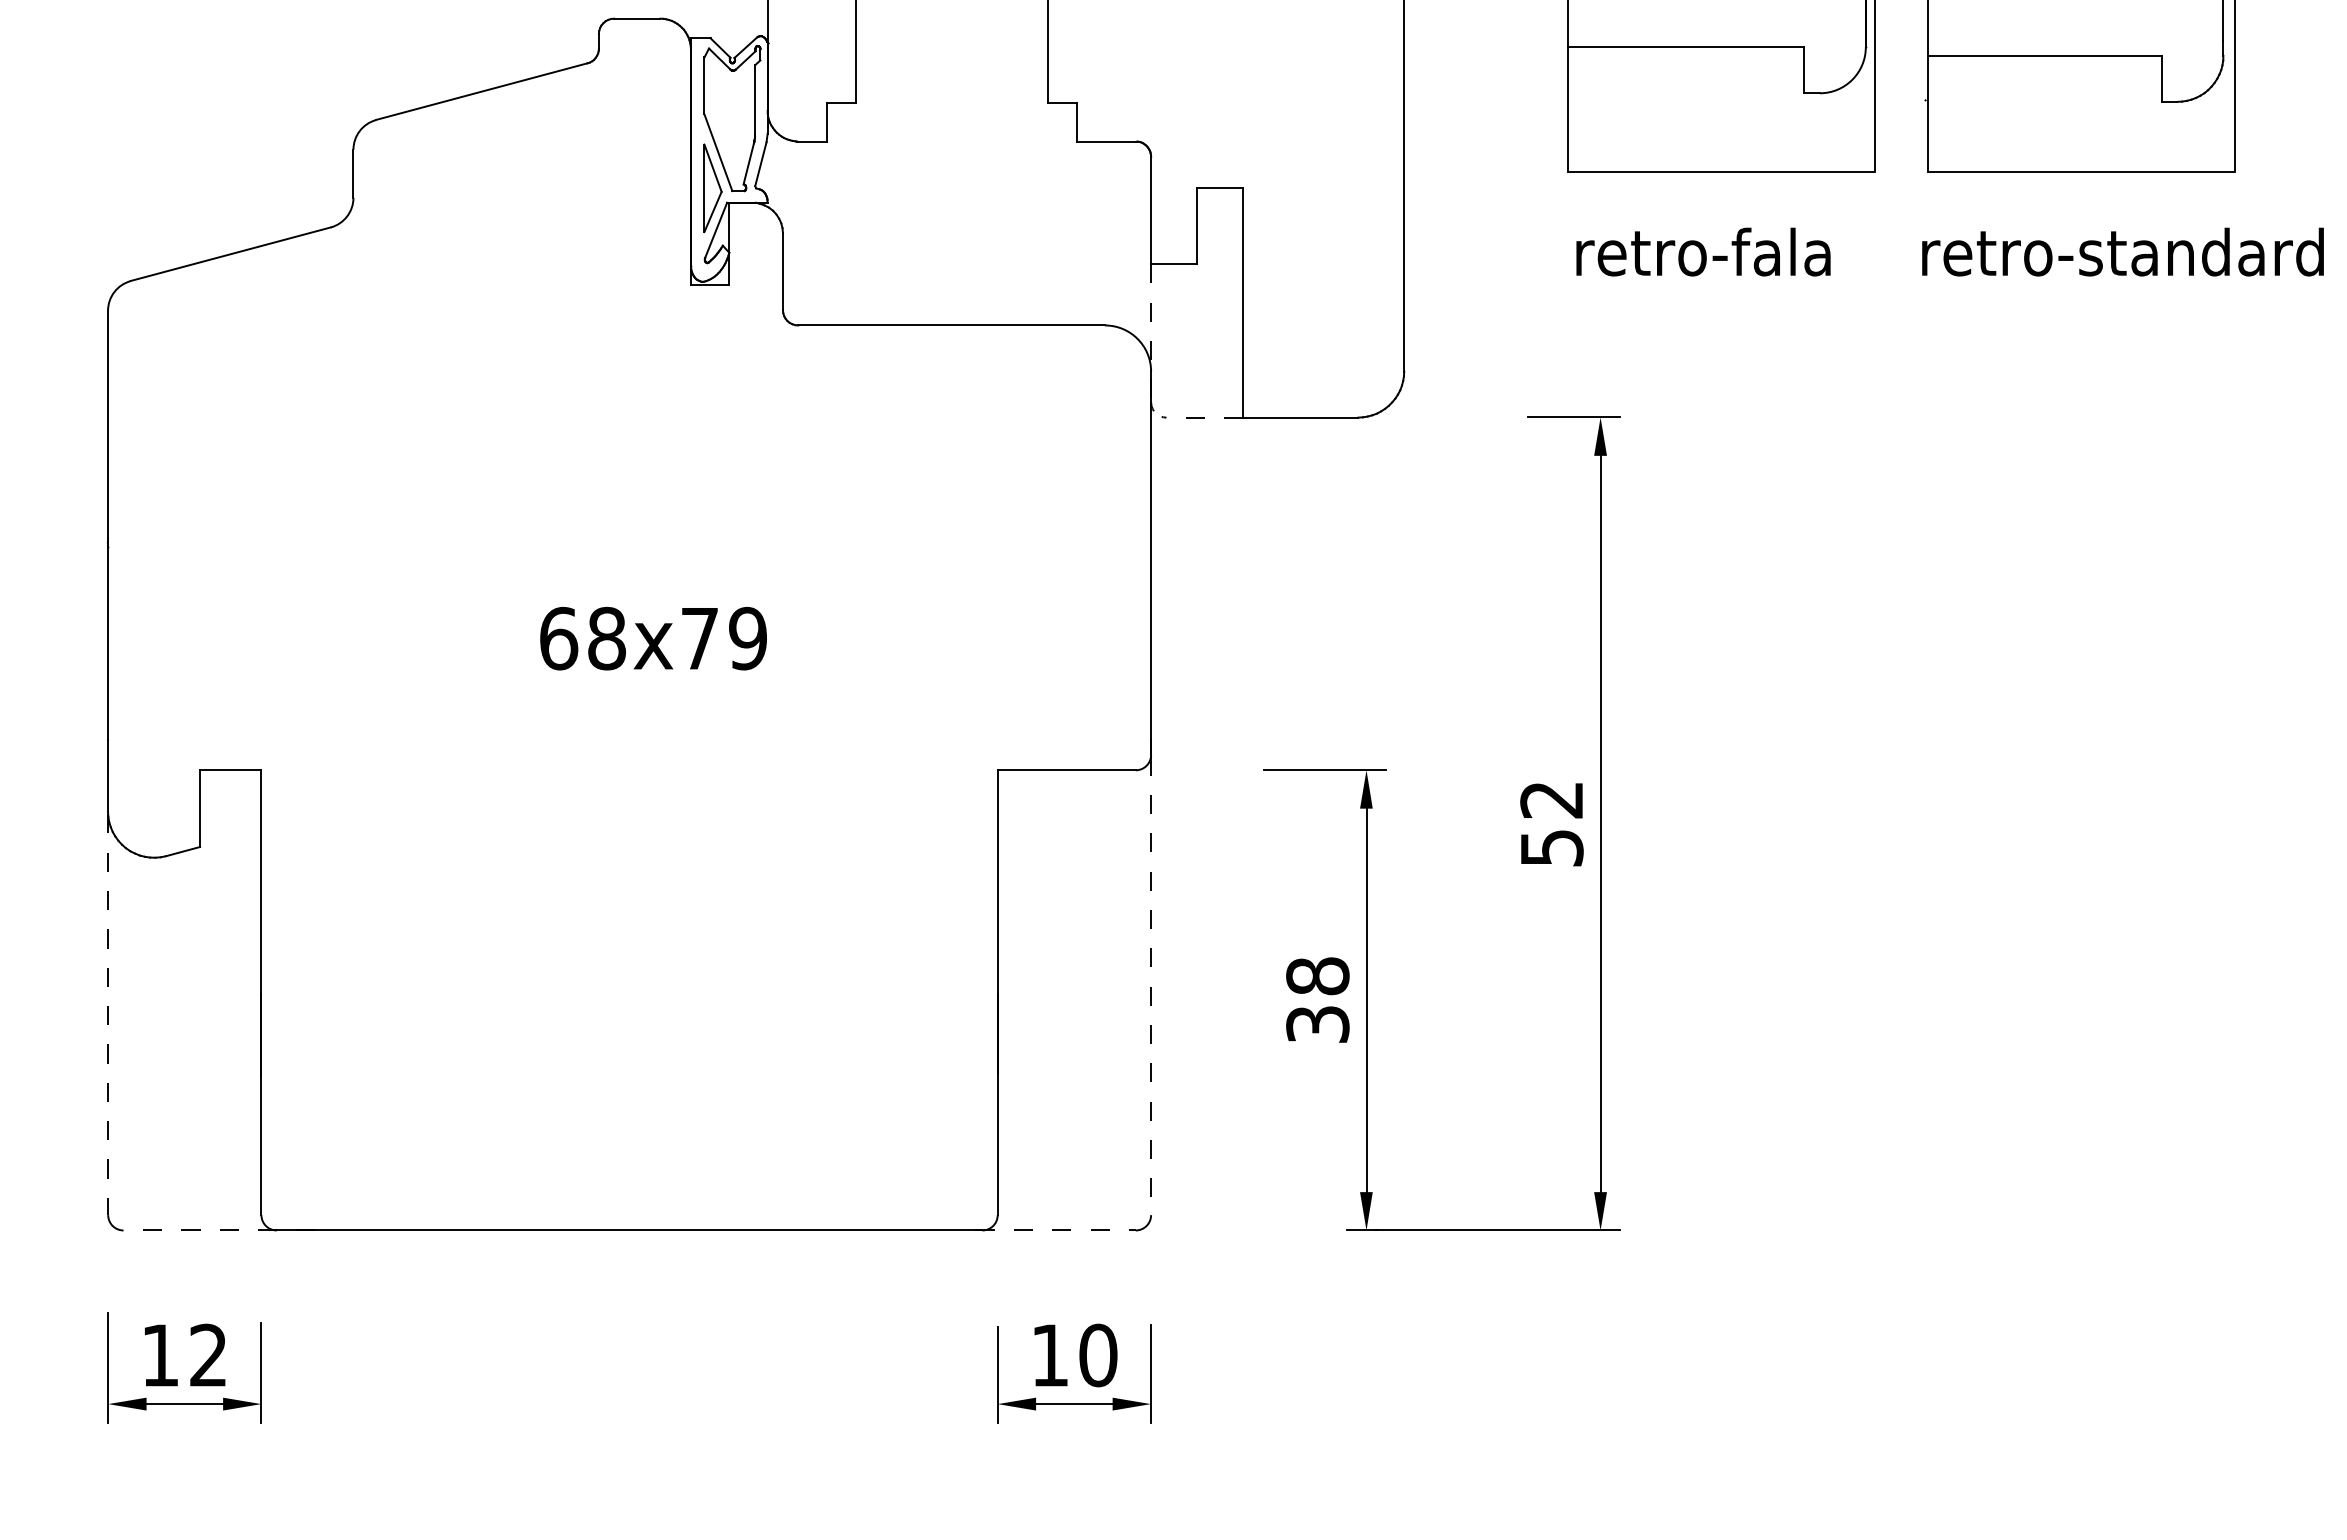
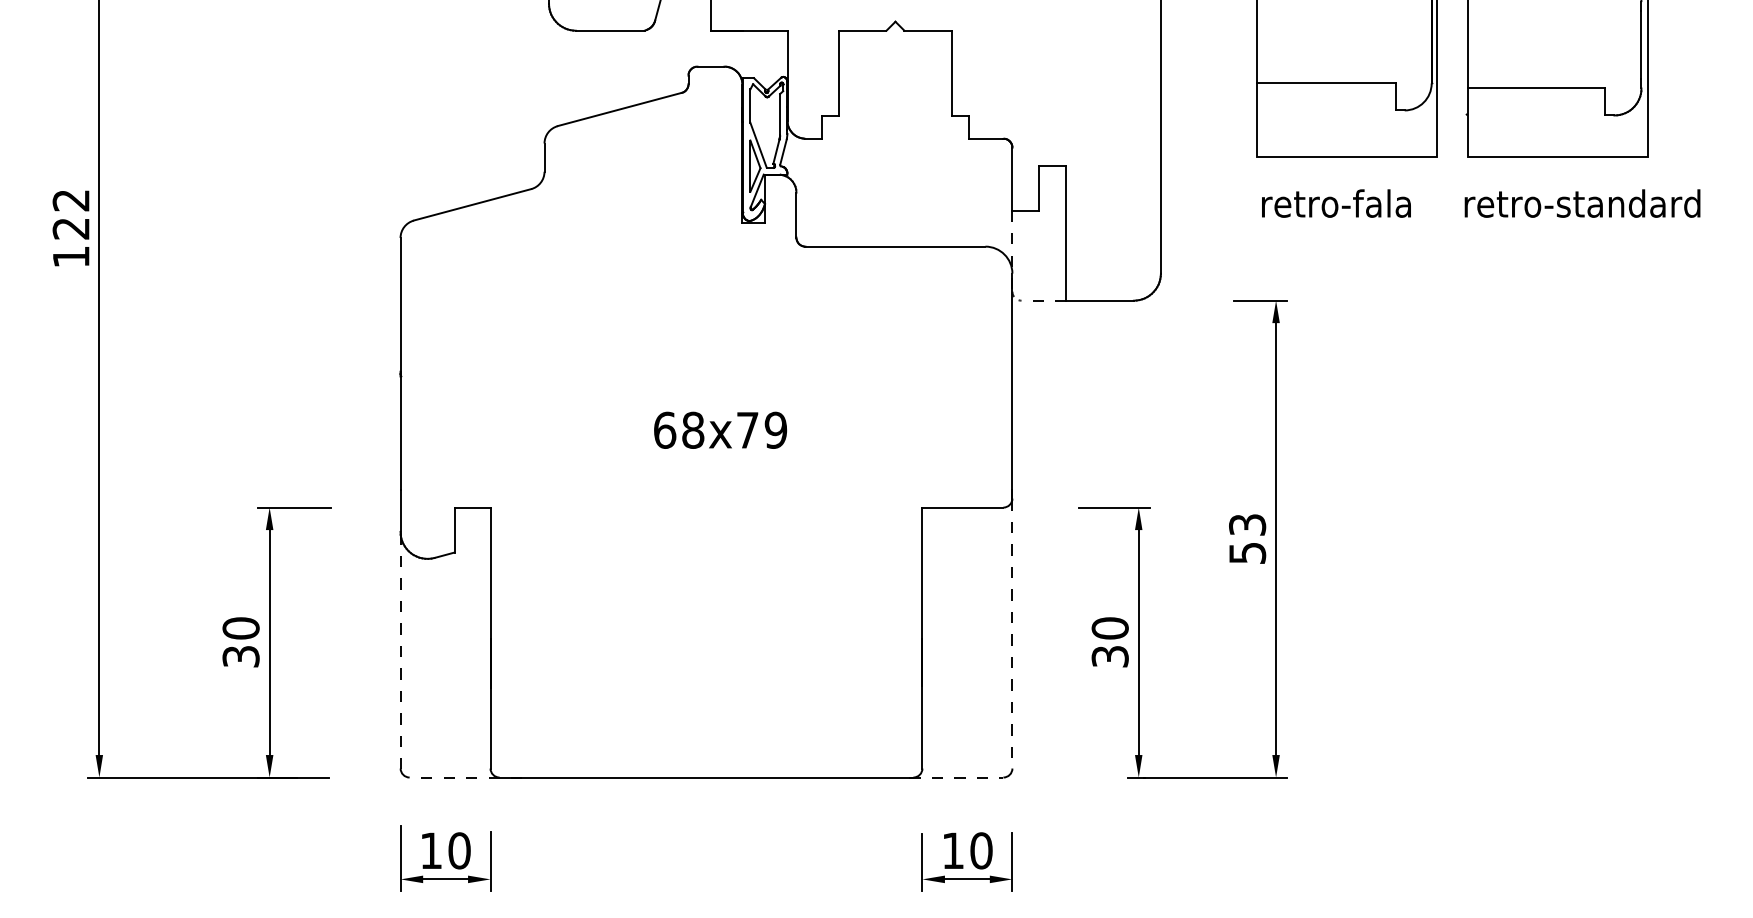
text: (1551, 799) -> (1247, 524), 52 -> 53
text: (1316, 976) -> (1109, 628), 38 -> 30
text: (208, 1354) -> (459, 850), 12 -> 10

